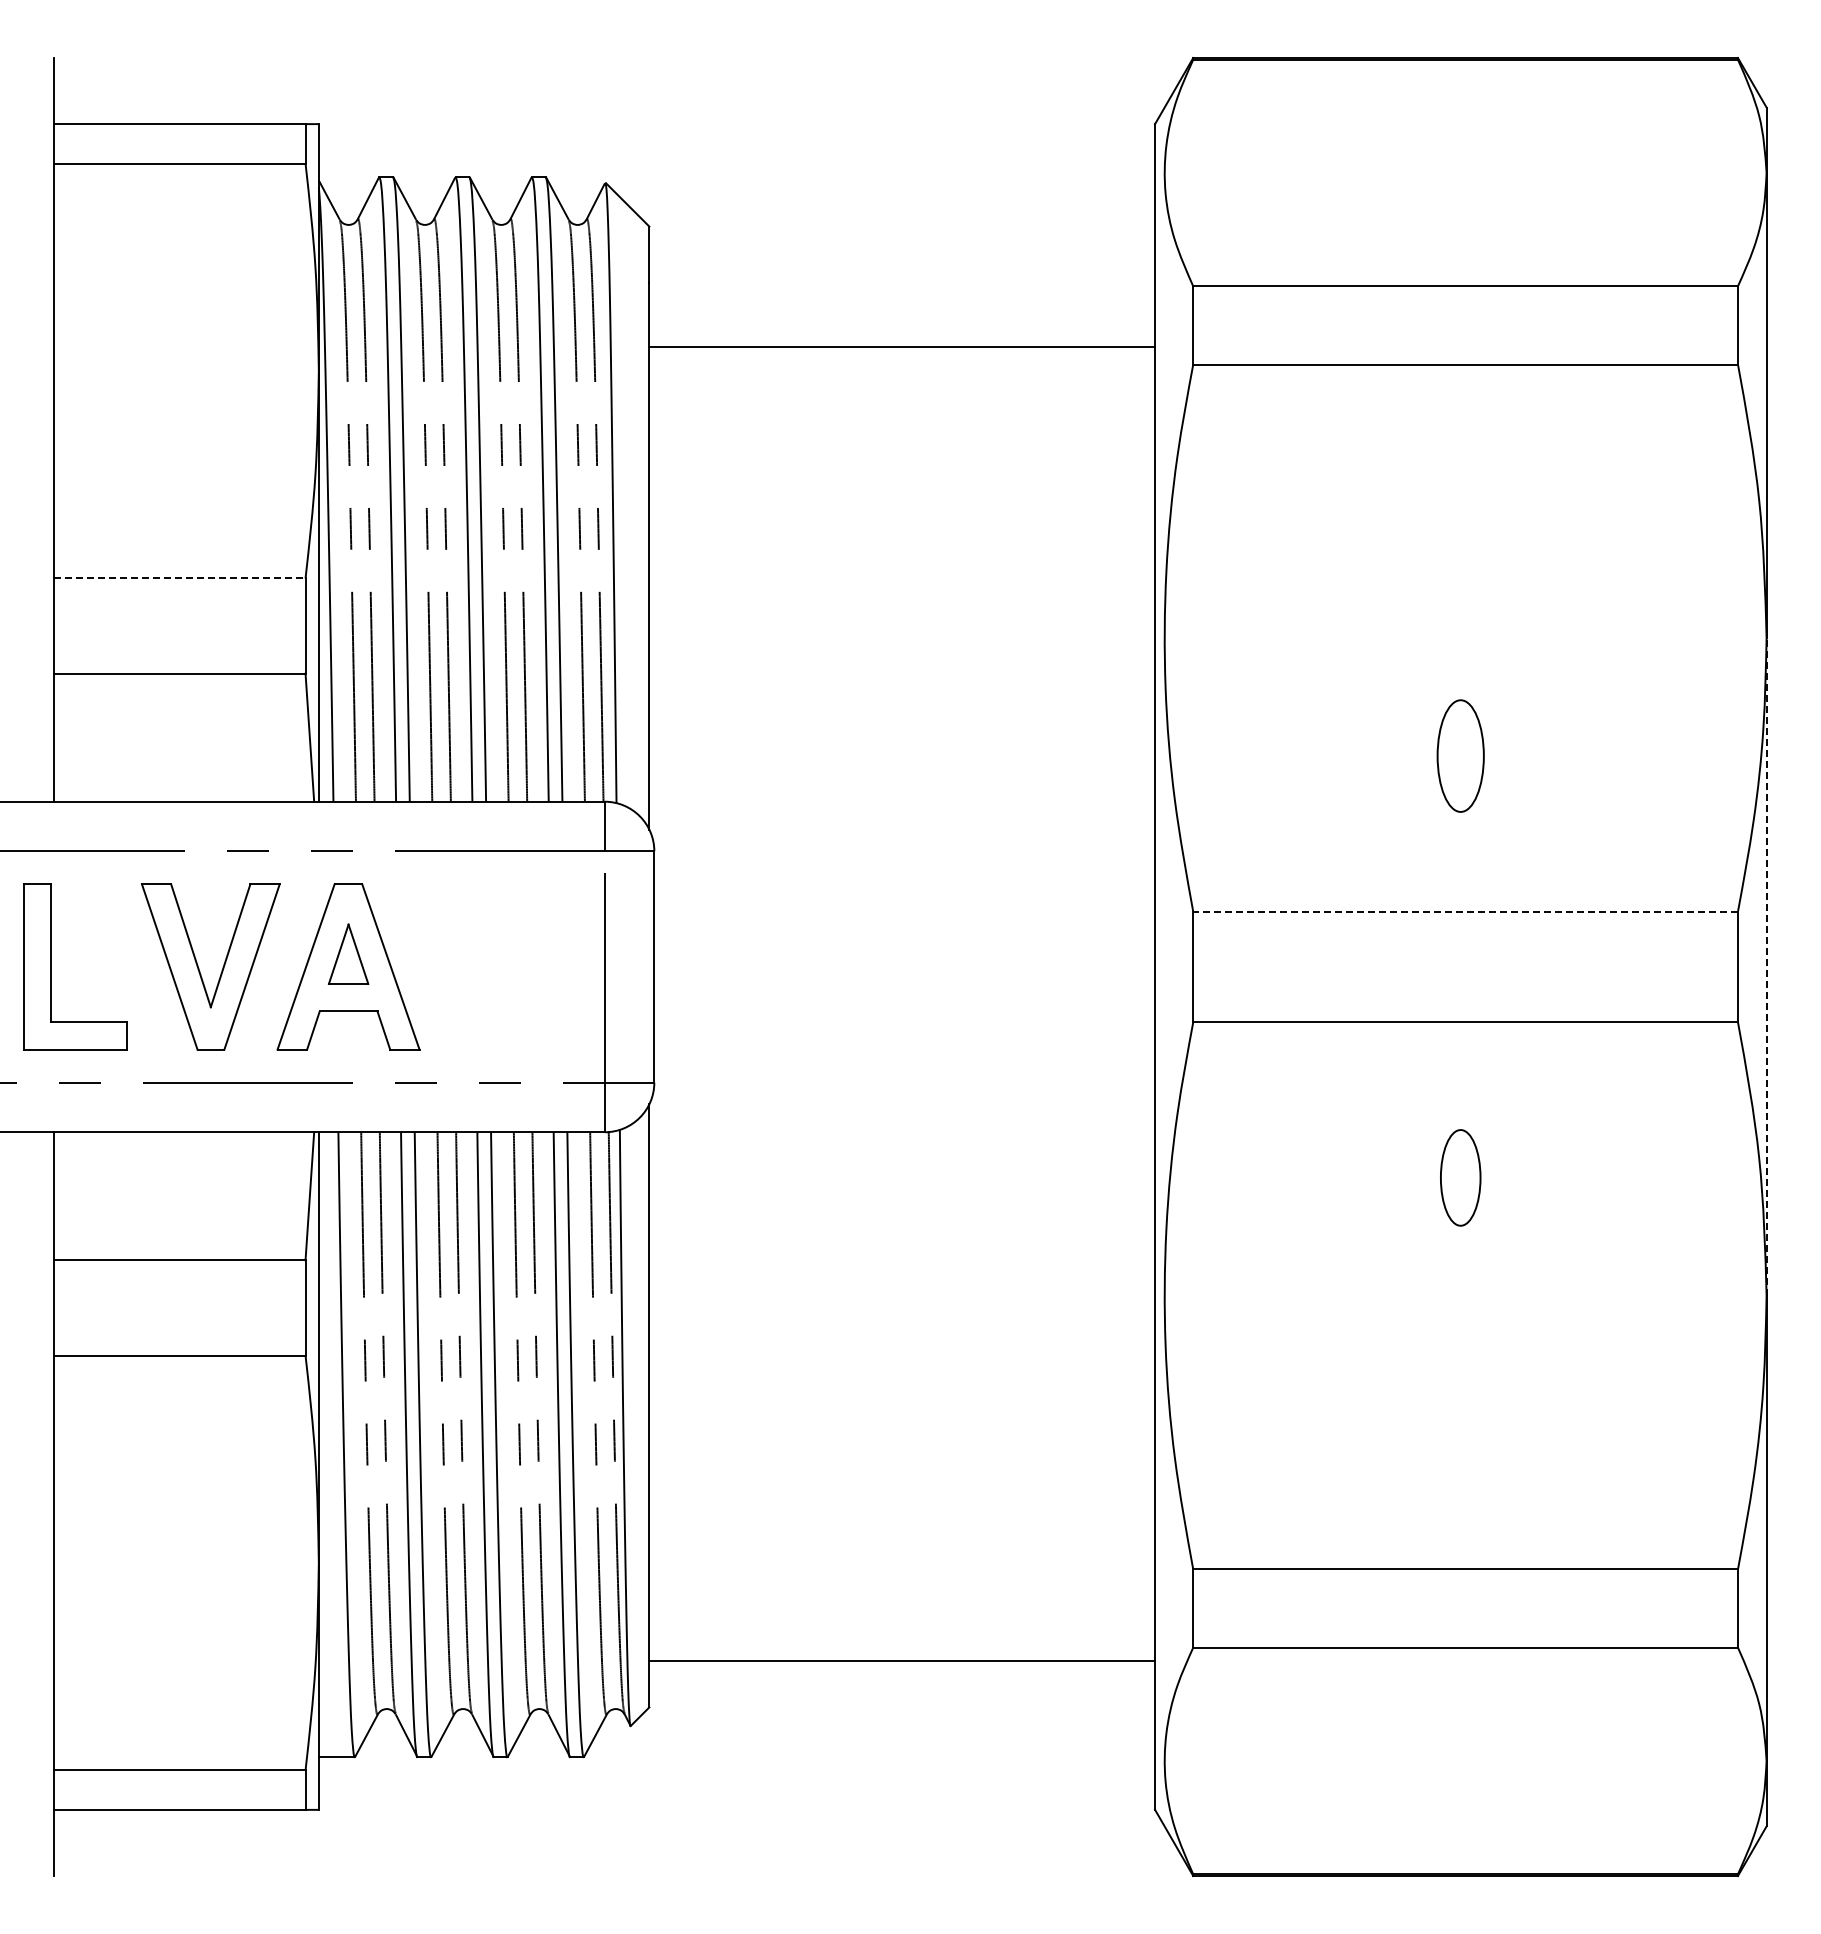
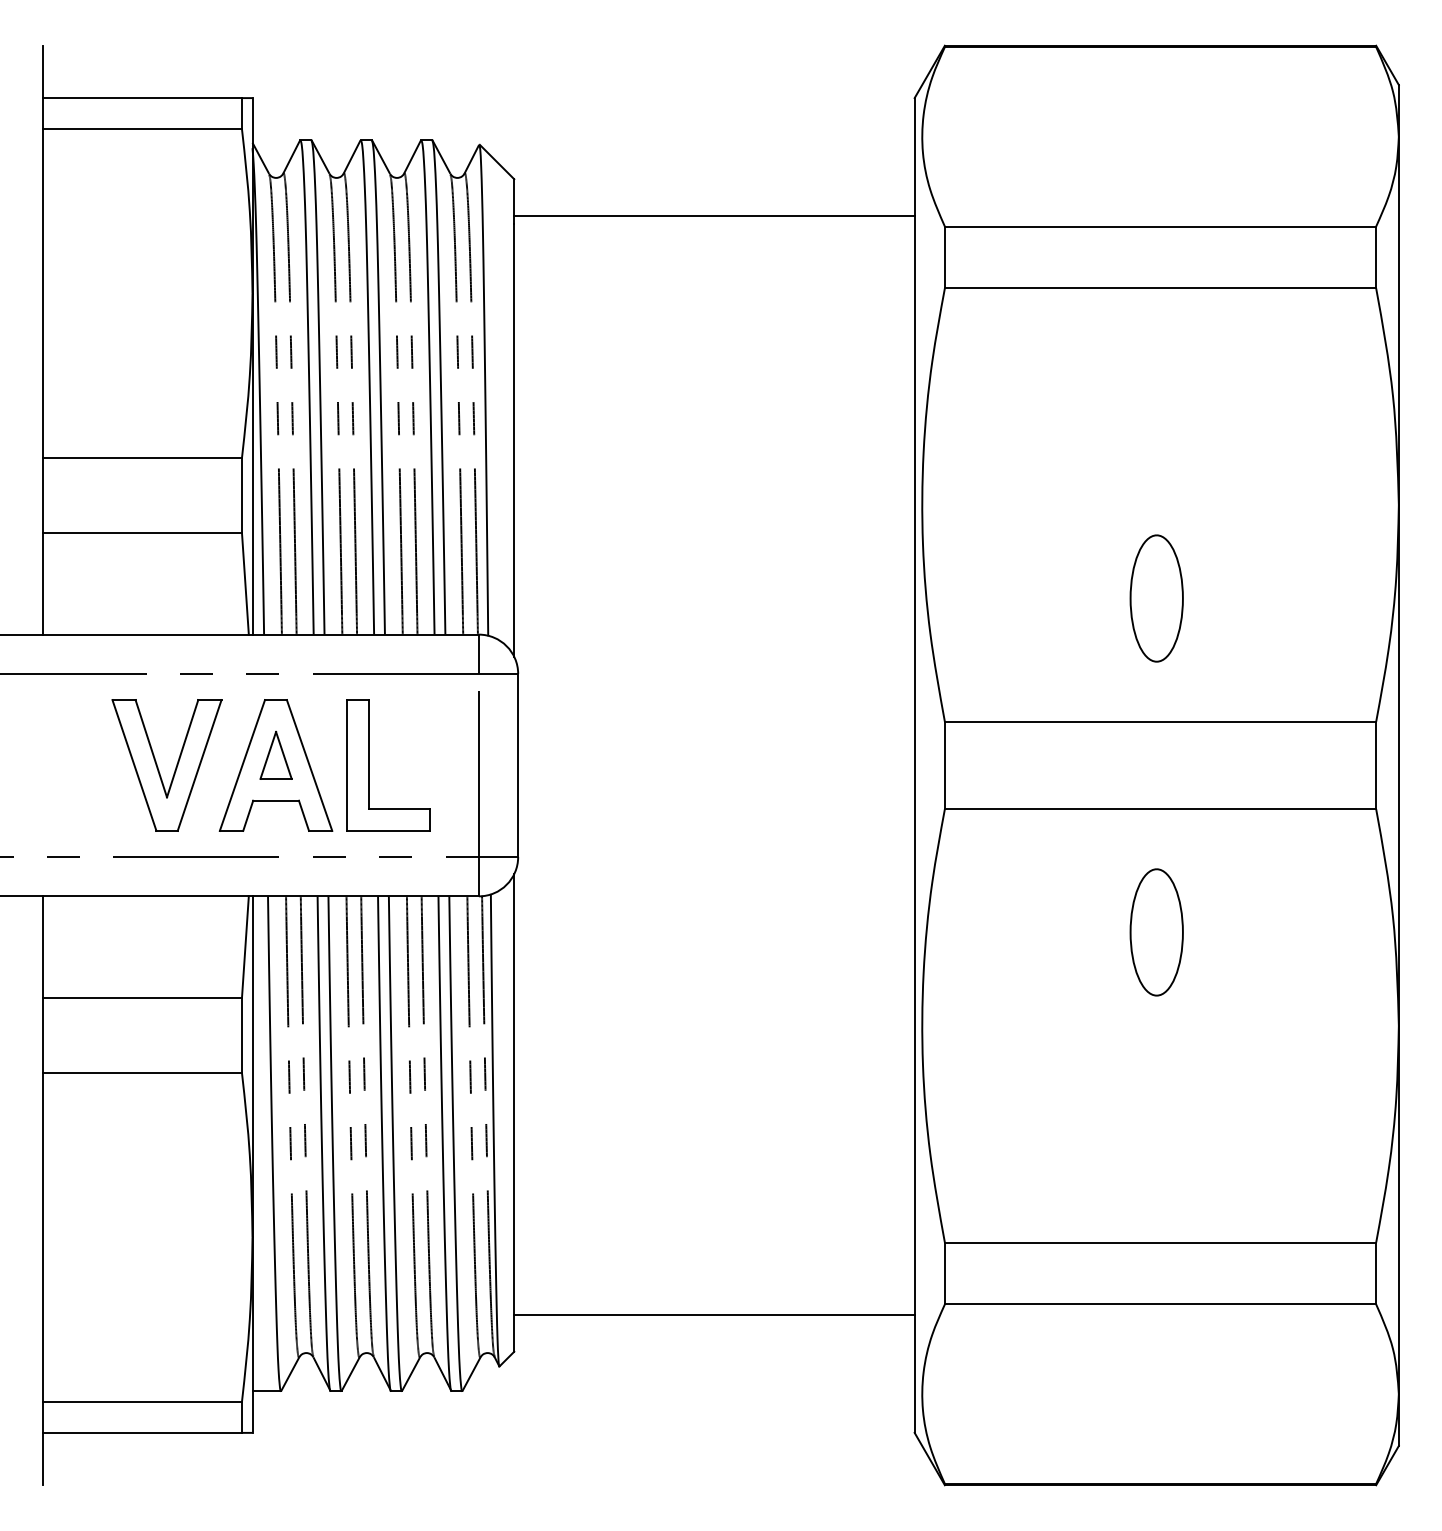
line: (902, 346) -> (714, 215), moved
line: (179, 578) -> (142, 457), dashed -> solid
part: (1460, 755) -> (1156, 598), size x1.43
line: (1465, 911) -> (1160, 721), dashed -> solid
part: (51, 966) -> (369, 765), moved
line: (1766, 967) -> (1398, 765), dashed -> solid
part: (1460, 1177) -> (1156, 932), size x1.67

